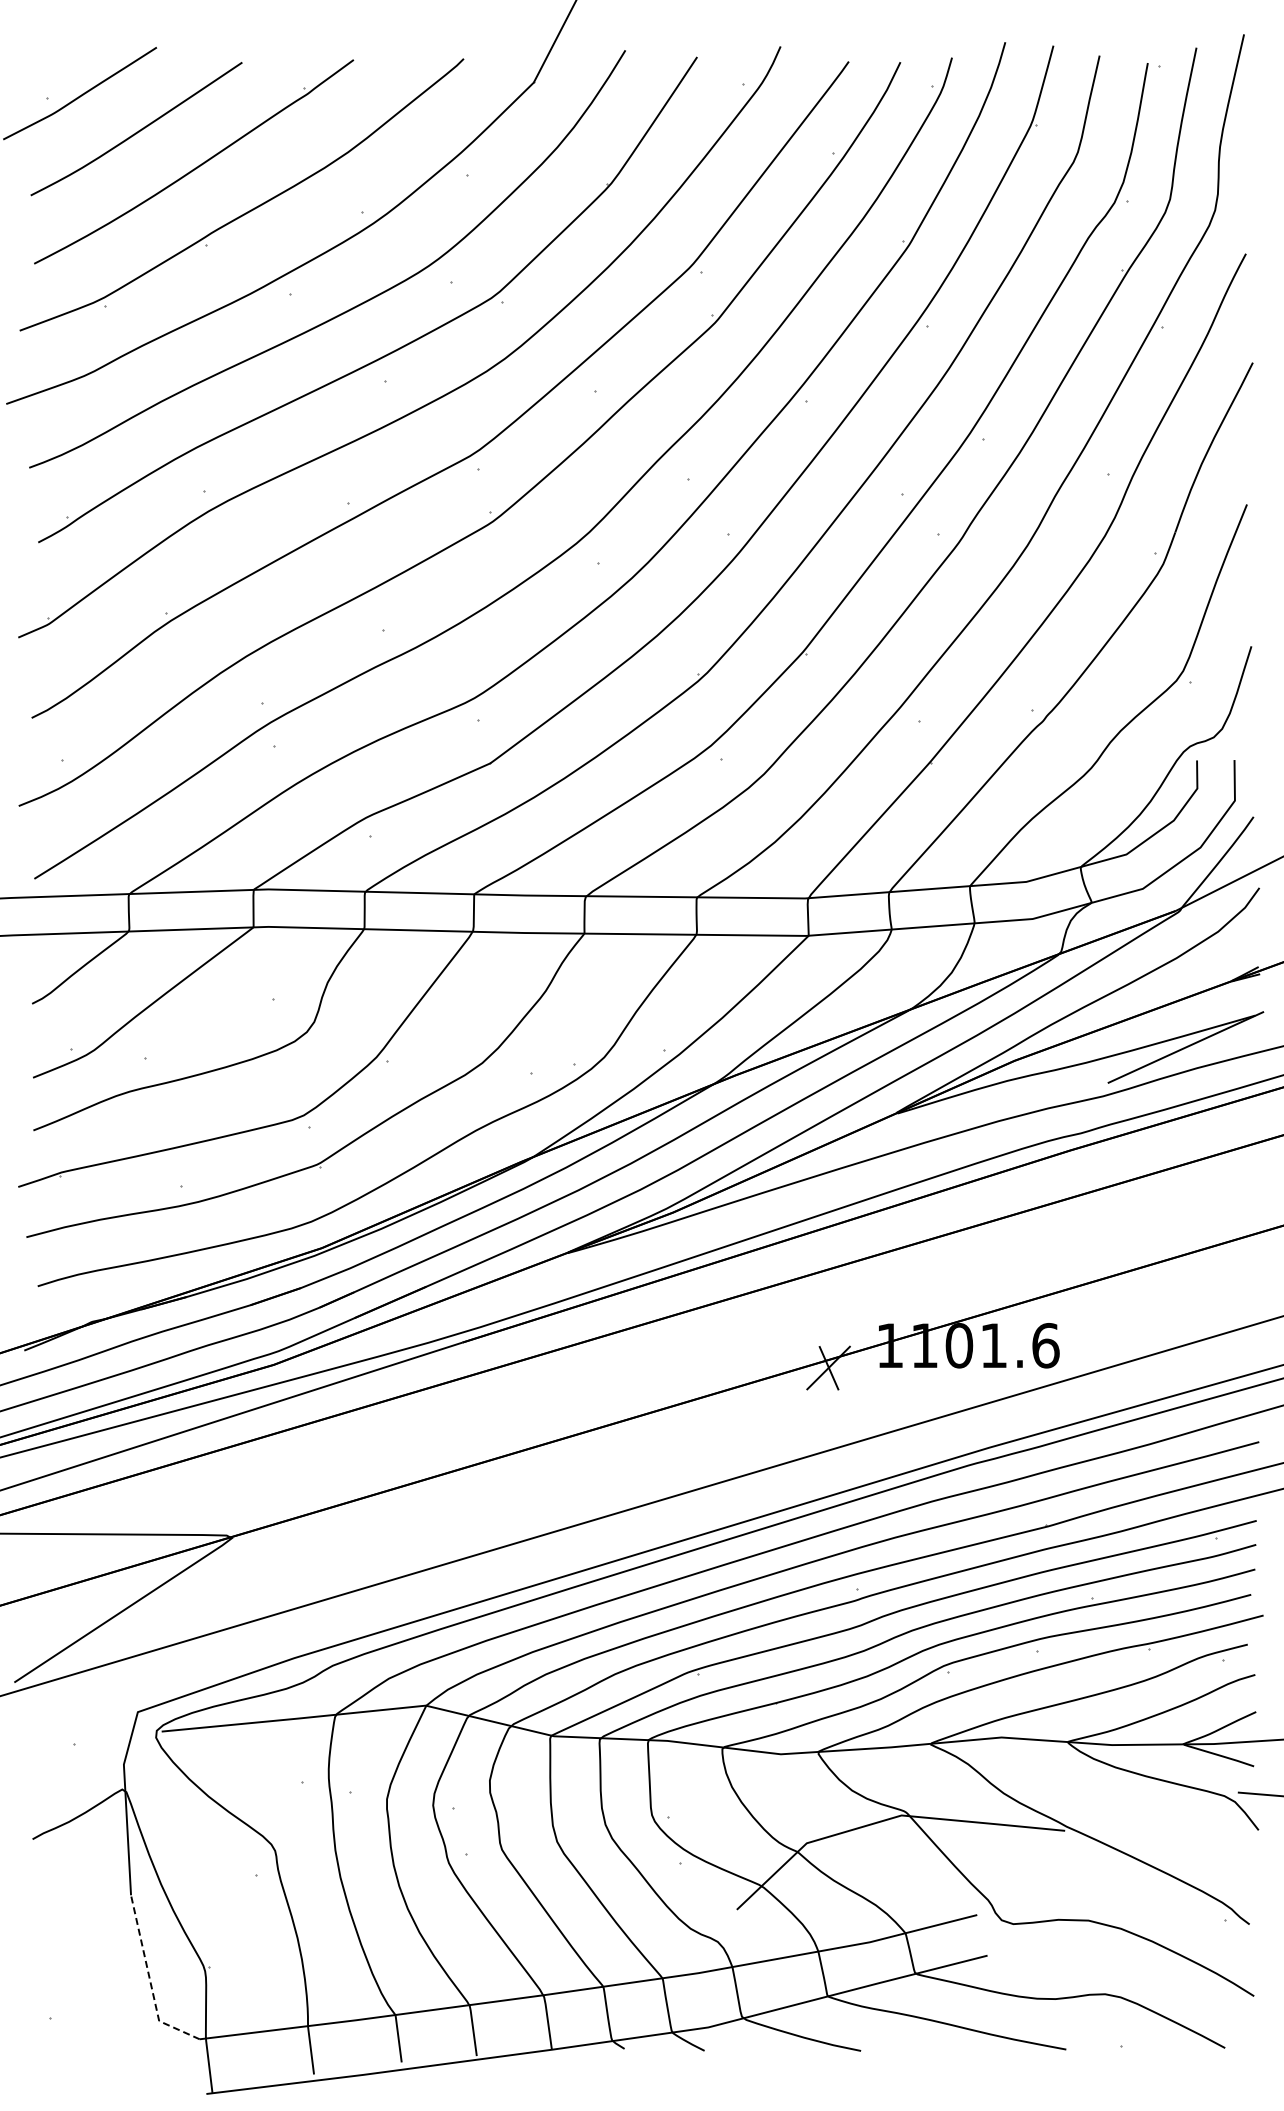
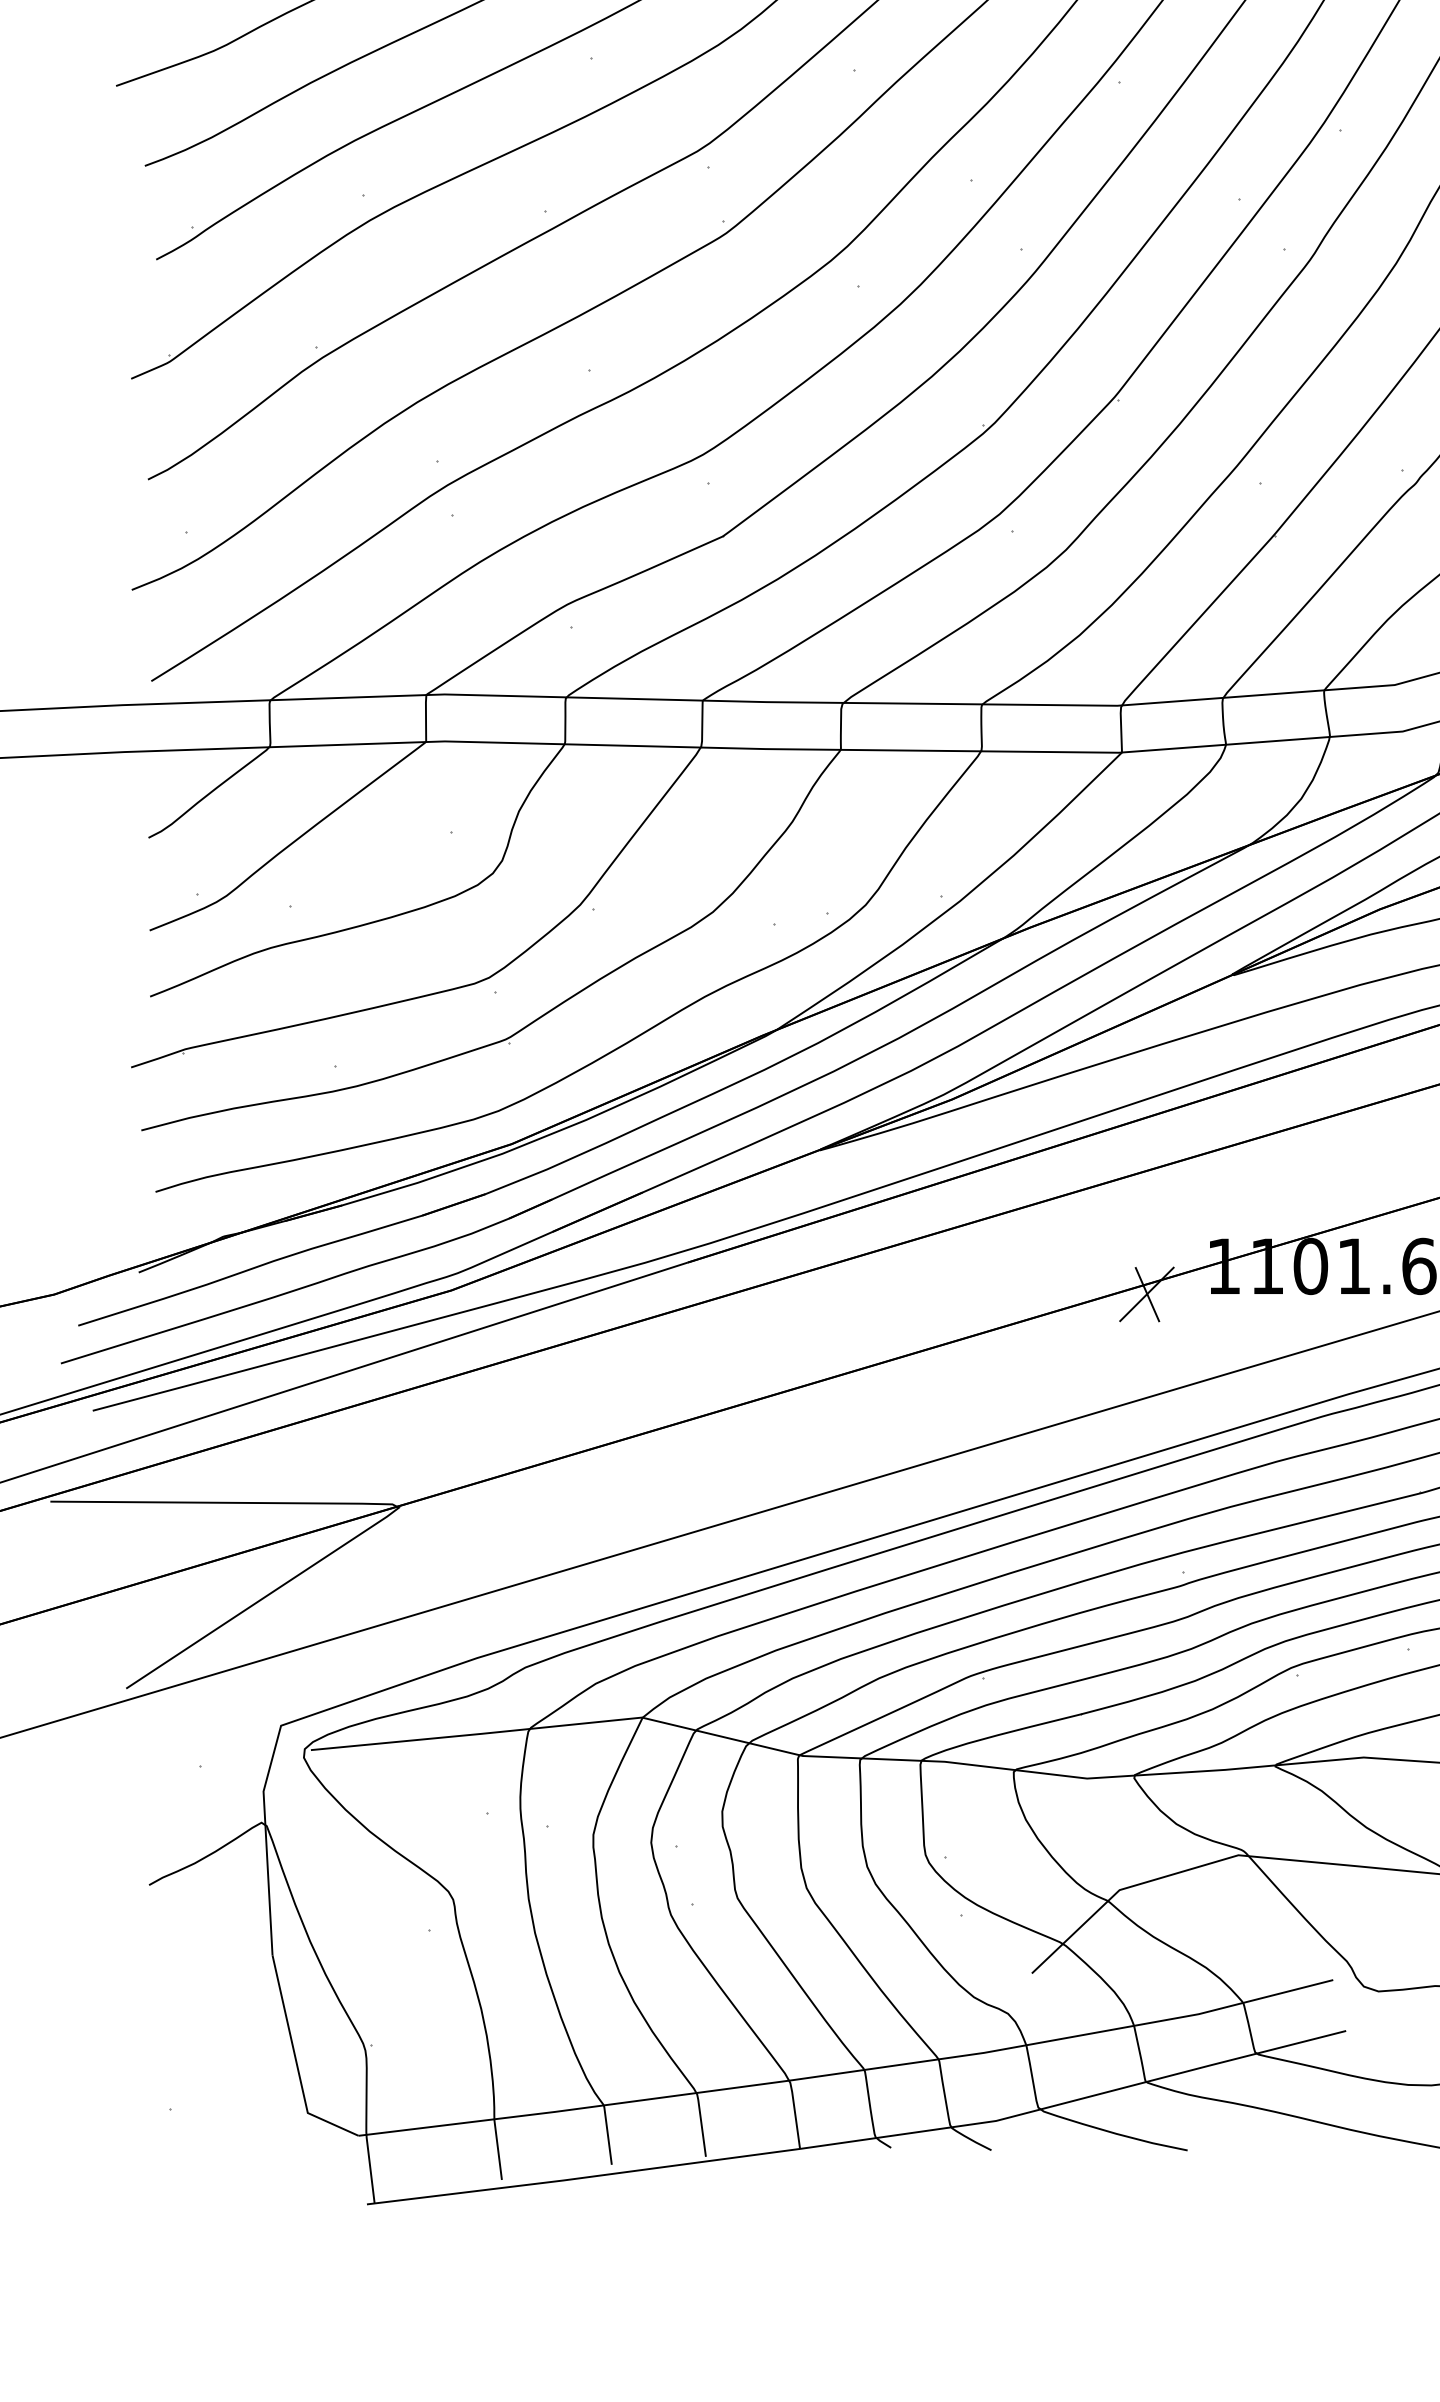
line: (150, 1980) -> (296, 2062), dashed -> solid

